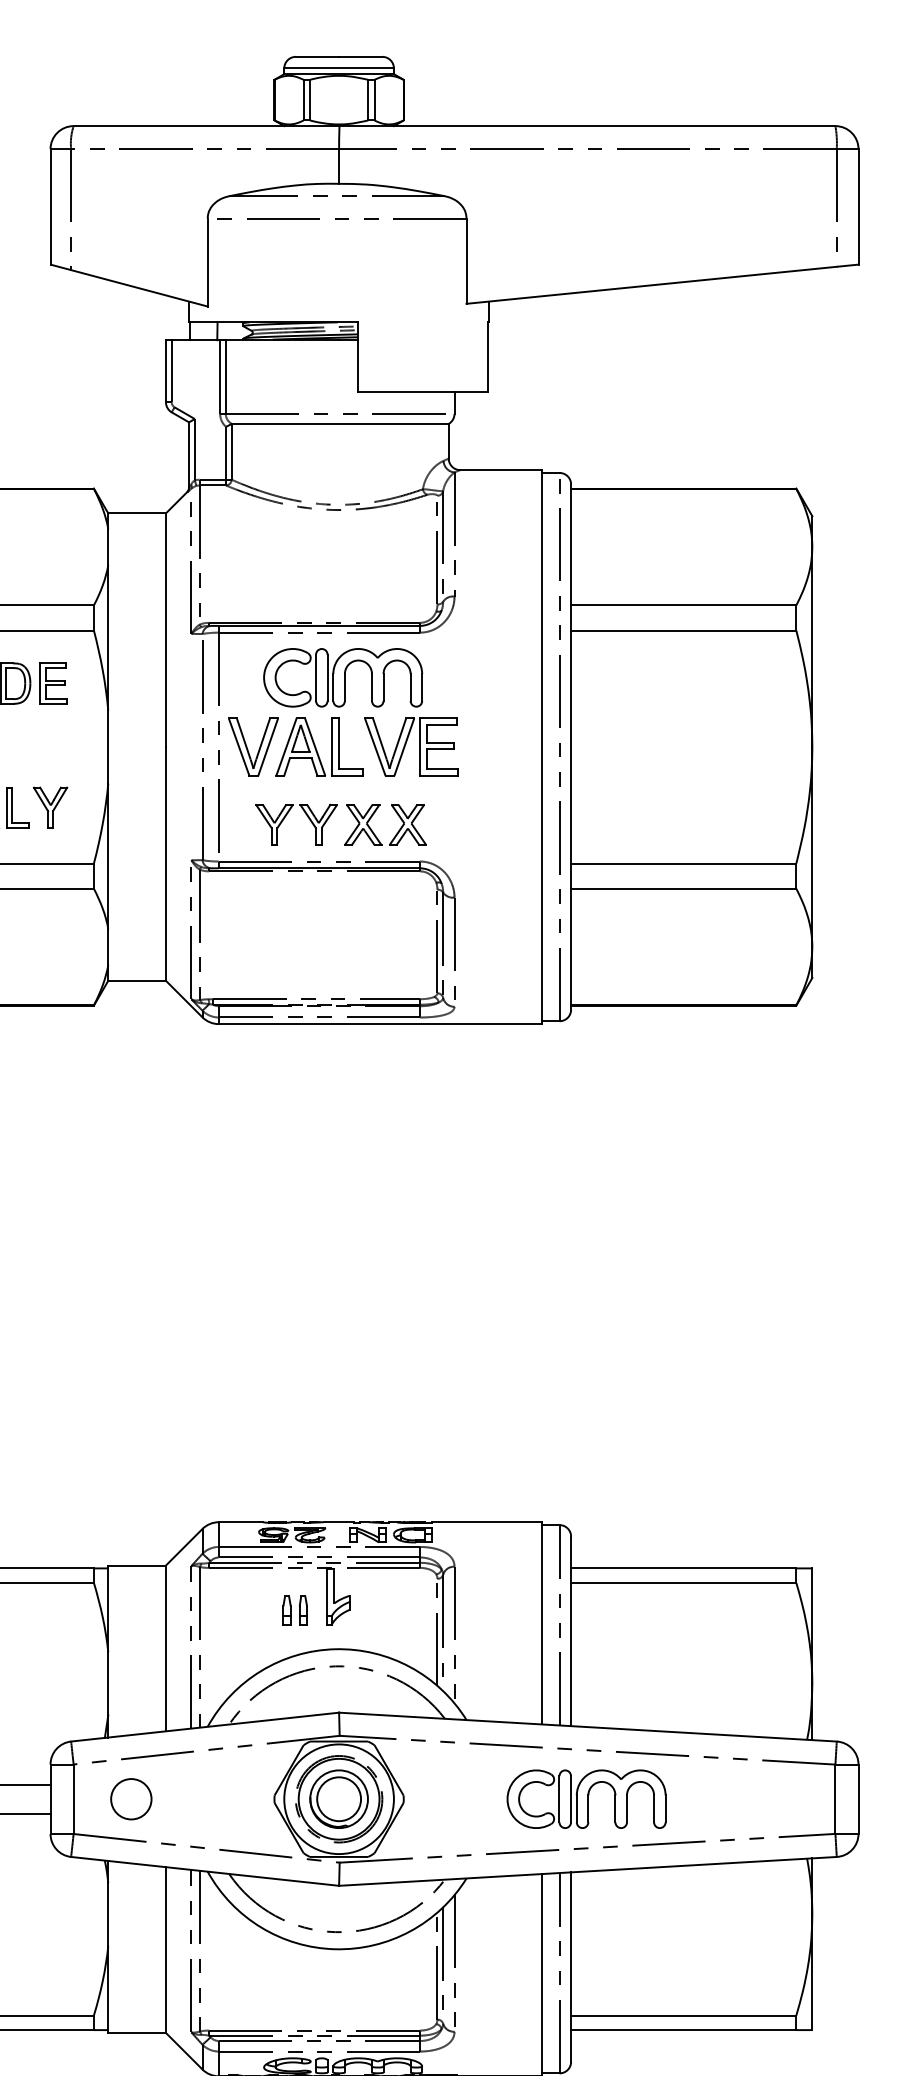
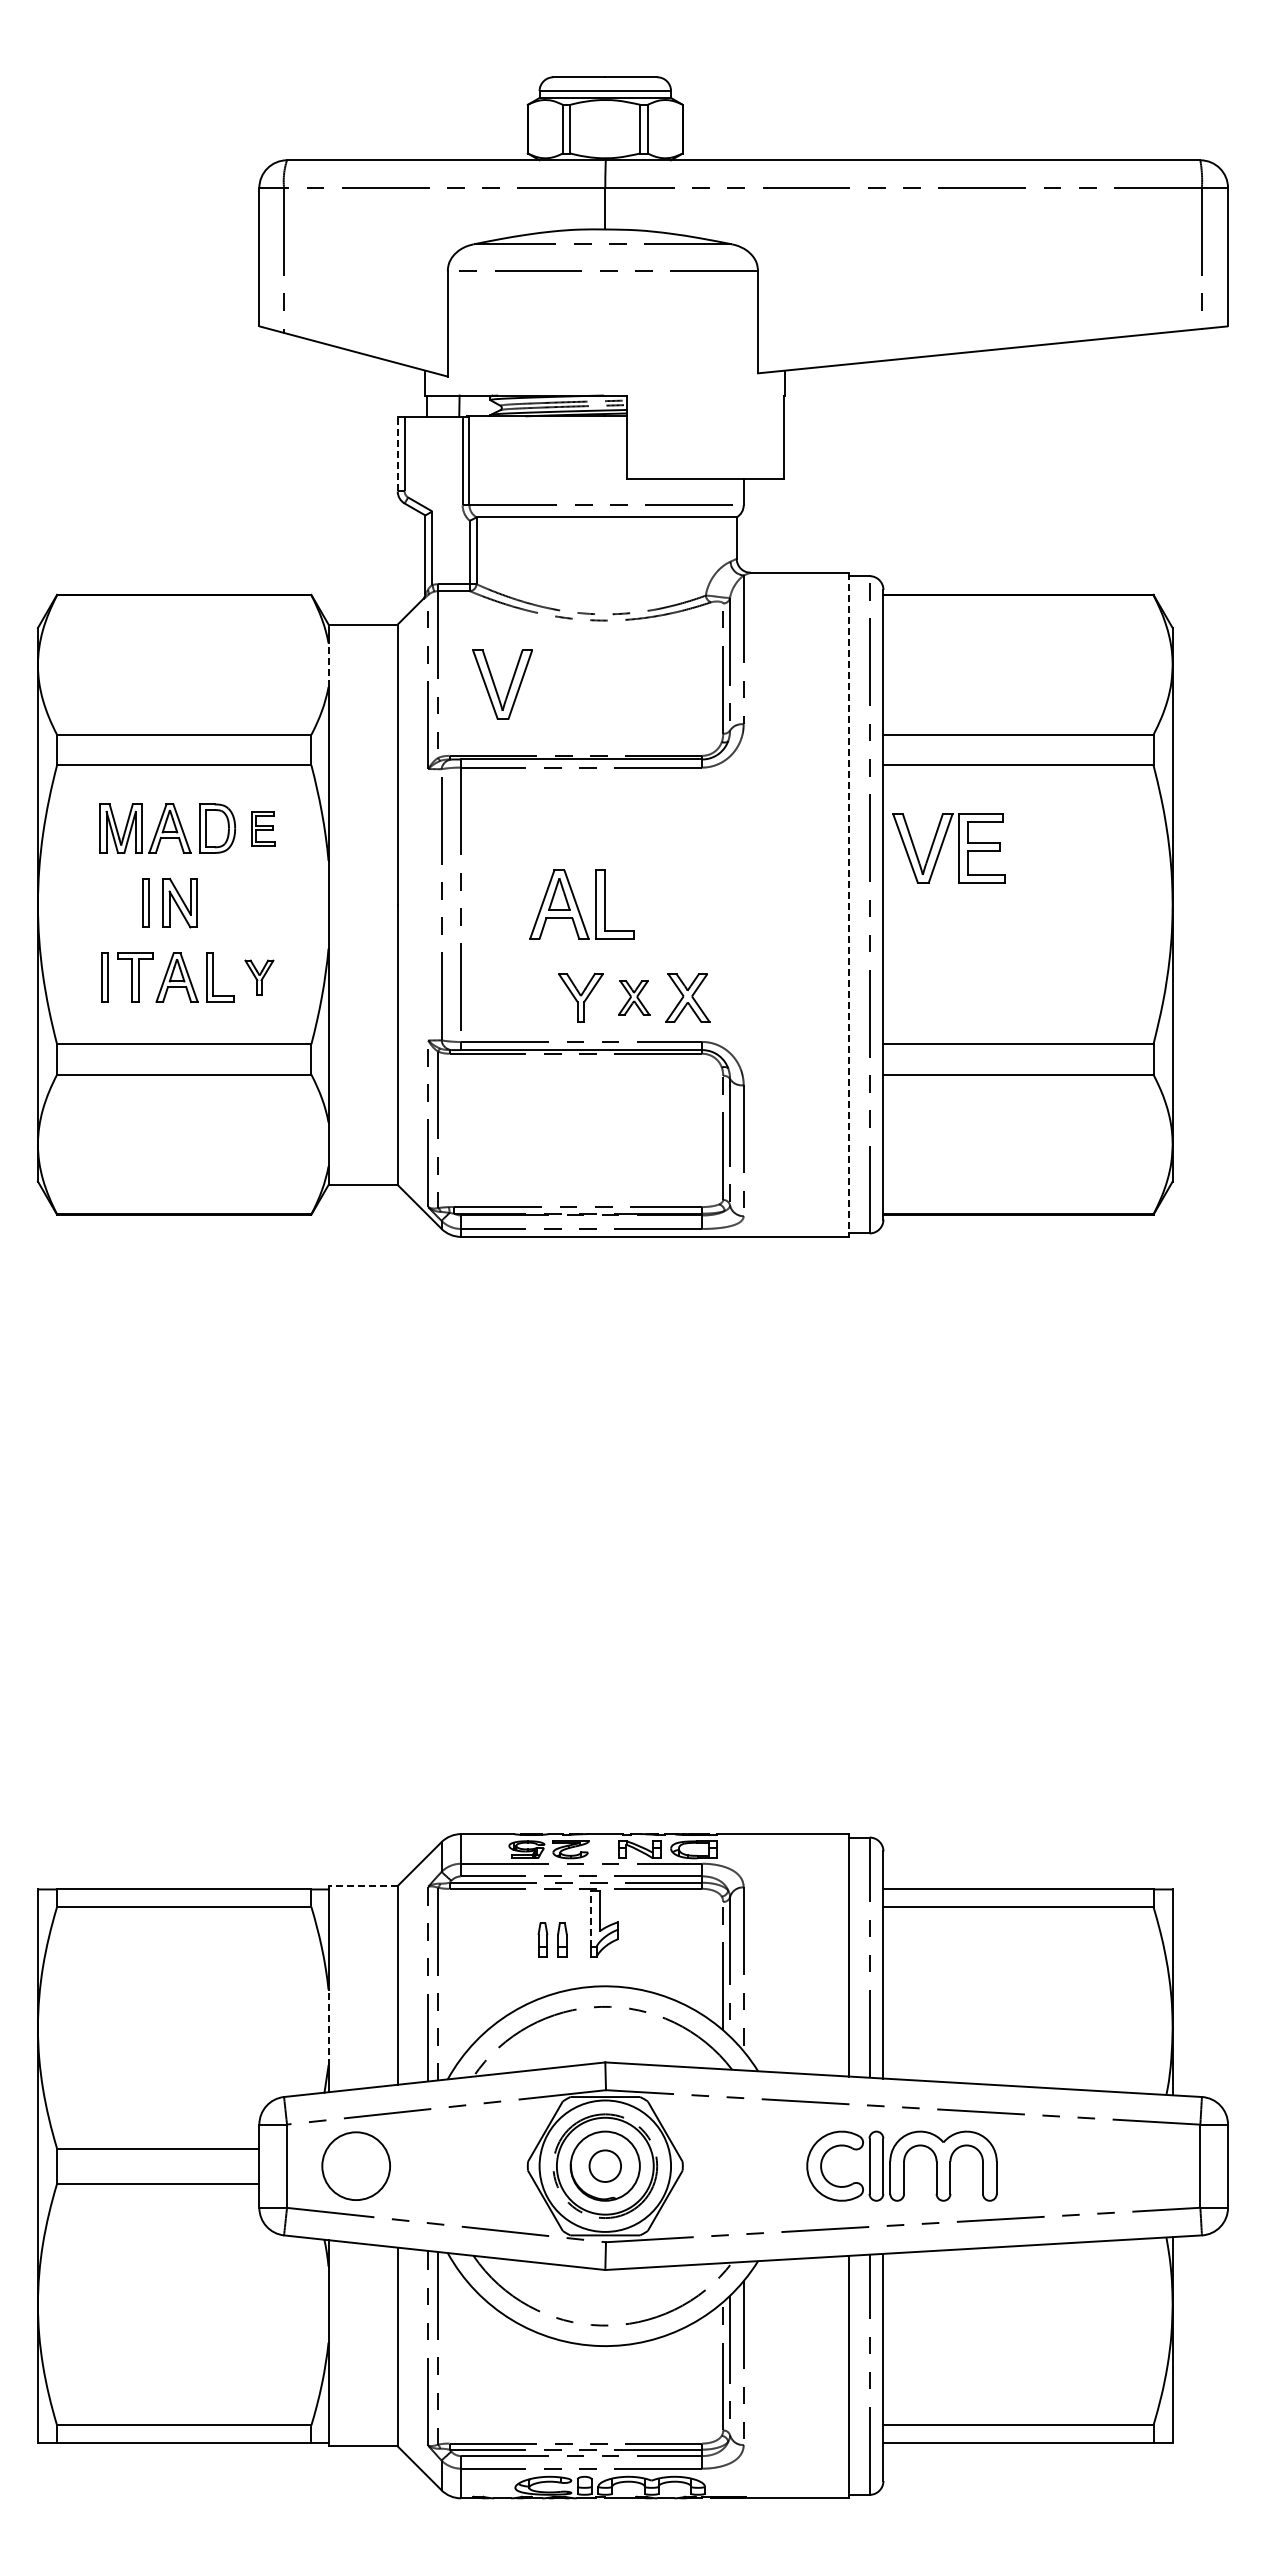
line: (165, 370) -> (397, 453), solid -> dashed
line: (108, 547) -> (328, 665), solid -> dashed
part: (342, 677) -> (609, 821), removed
part: (54, 683) -> (263, 828), size x0.7
part: (405, 745) -> (942, 846), moved
line: (541, 747) -> (848, 905), solid -> dashed
part: (248, 749) -> (496, 687), moved
part: (50, 807) -> (259, 977), size x0.7
part: (274, 824) -> (527, 997), removed
part: (362, 824) -> (633, 997), size x0.7
line: (137, 1565) -> (363, 1885), solid -> dashed
line: (326, 1592) -> (590, 1918), solid -> dashed
line: (108, 1683) -> (328, 2027), solid -> dashed
circle: (339, 1798) -> (605, 2165), size x0.6
circle: (131, 1799) -> (356, 2166), size x1.4

